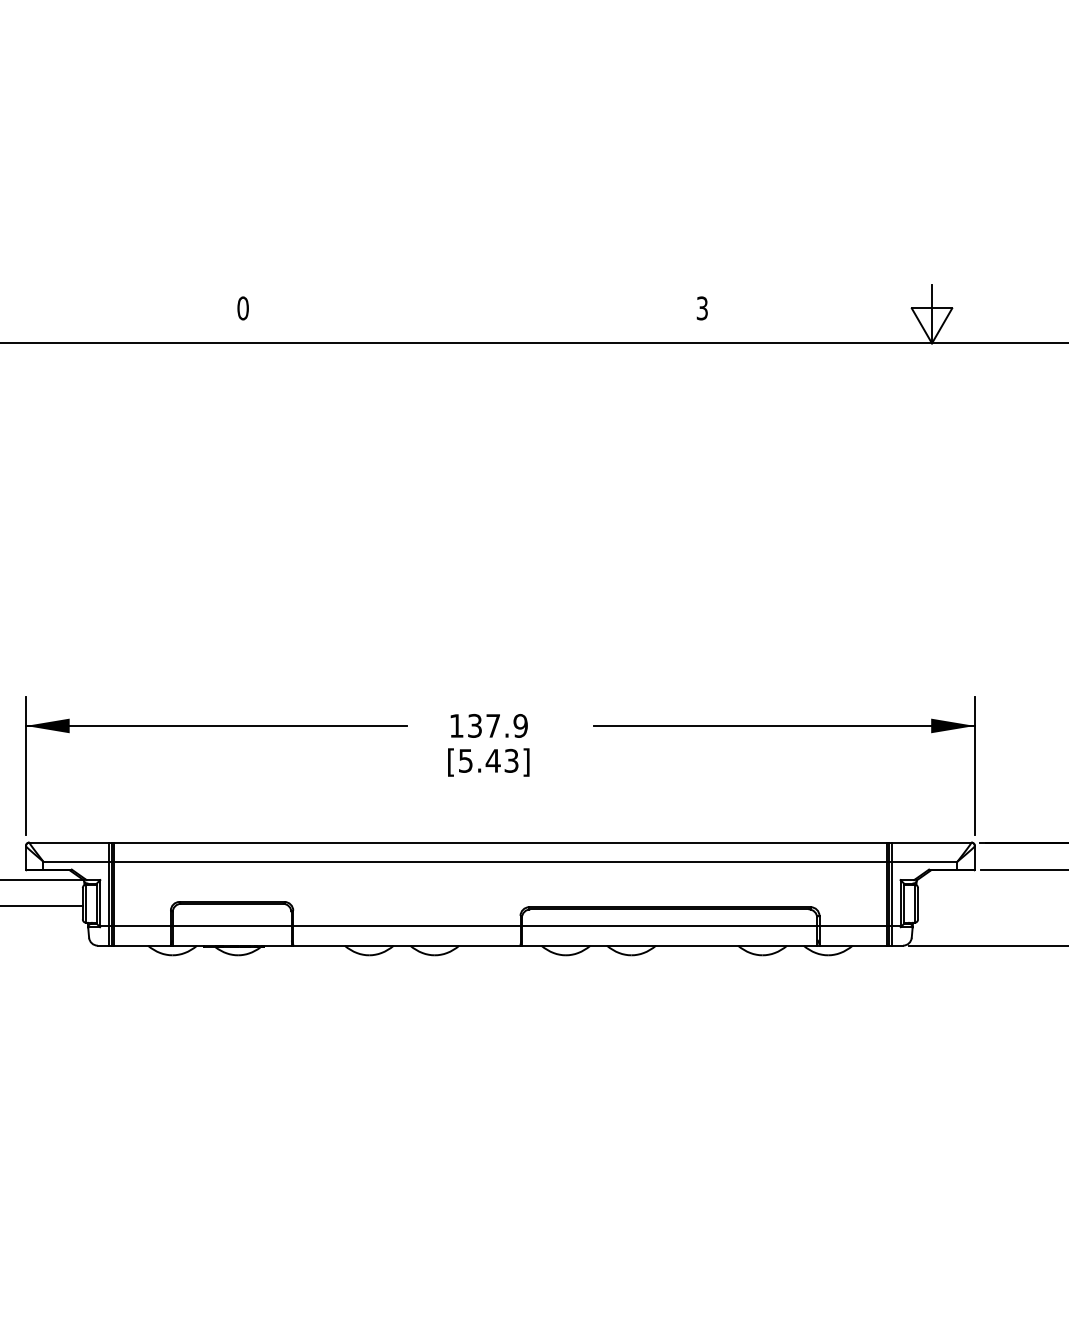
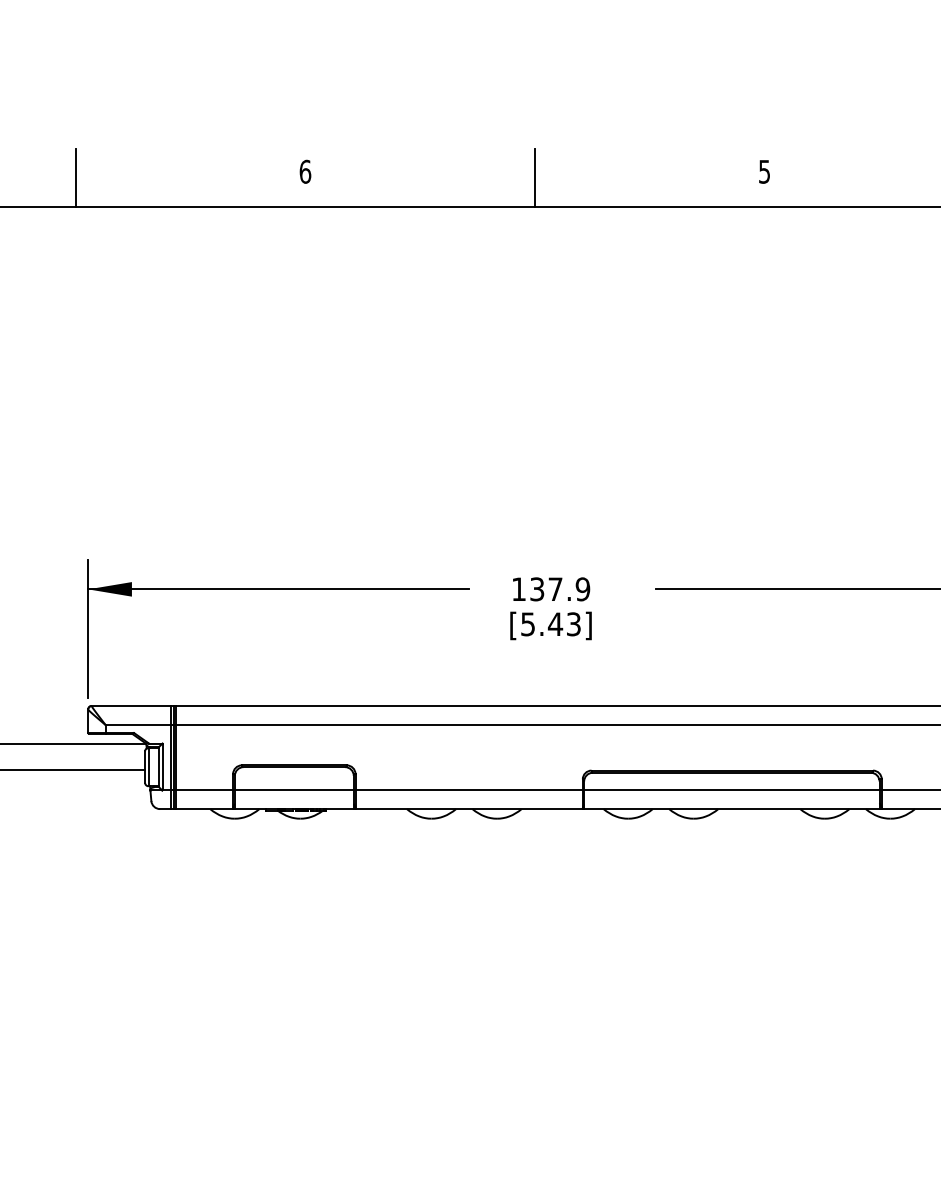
text: (702, 307) -> (764, 170), 3 -> 5
text: (242, 308) -> (304, 171), 0 -> 6
line: (13, 314) -> (75, 177), added
line: (472, 314) -> (534, 177), added

